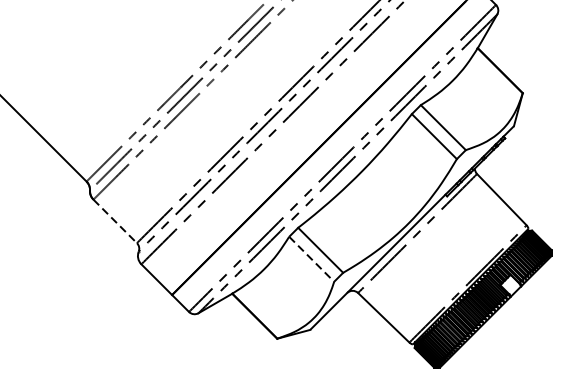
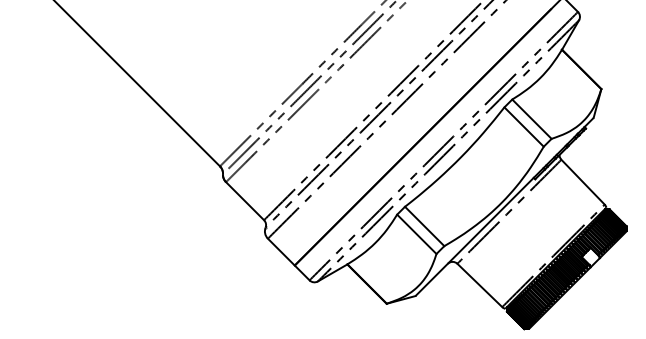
line: (115, 221) -> (245, 201), dashed -> solid
line: (311, 259) -> (416, 234), dashed -> solid

